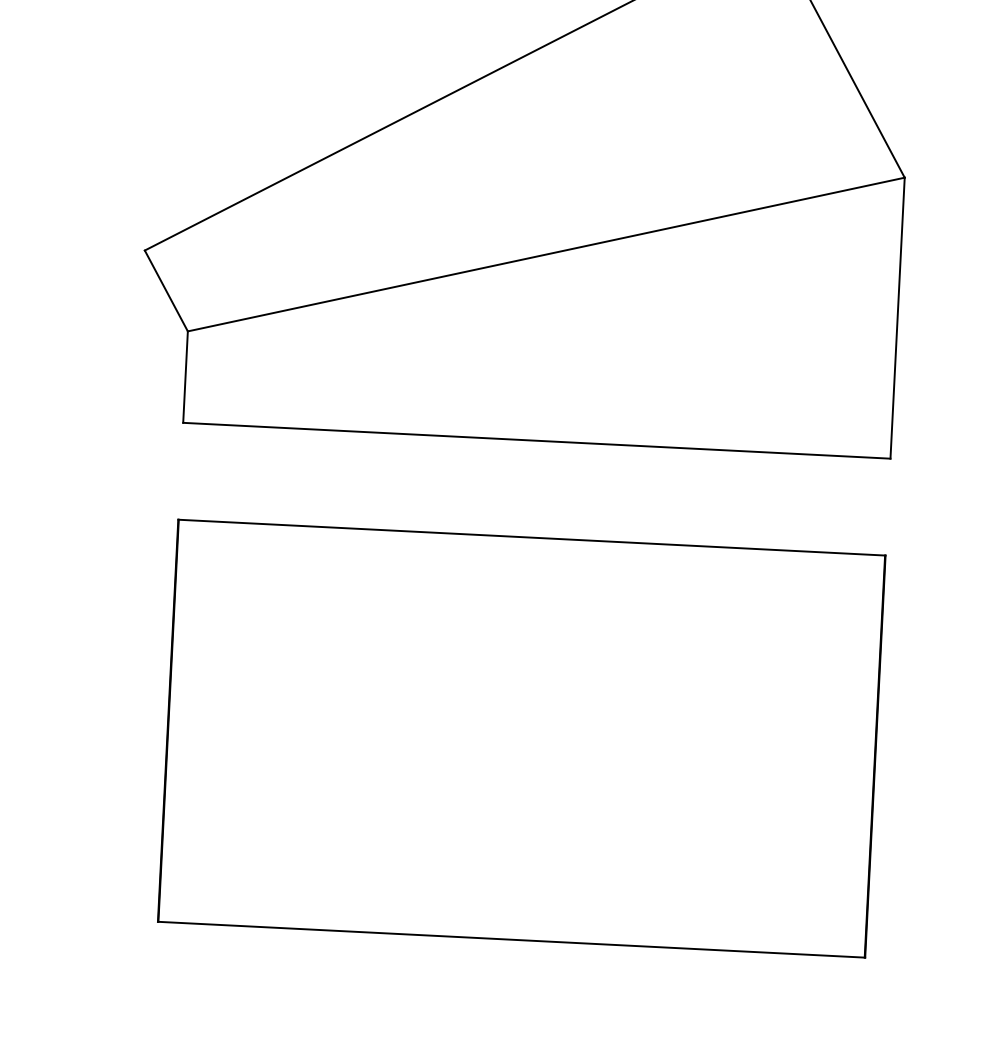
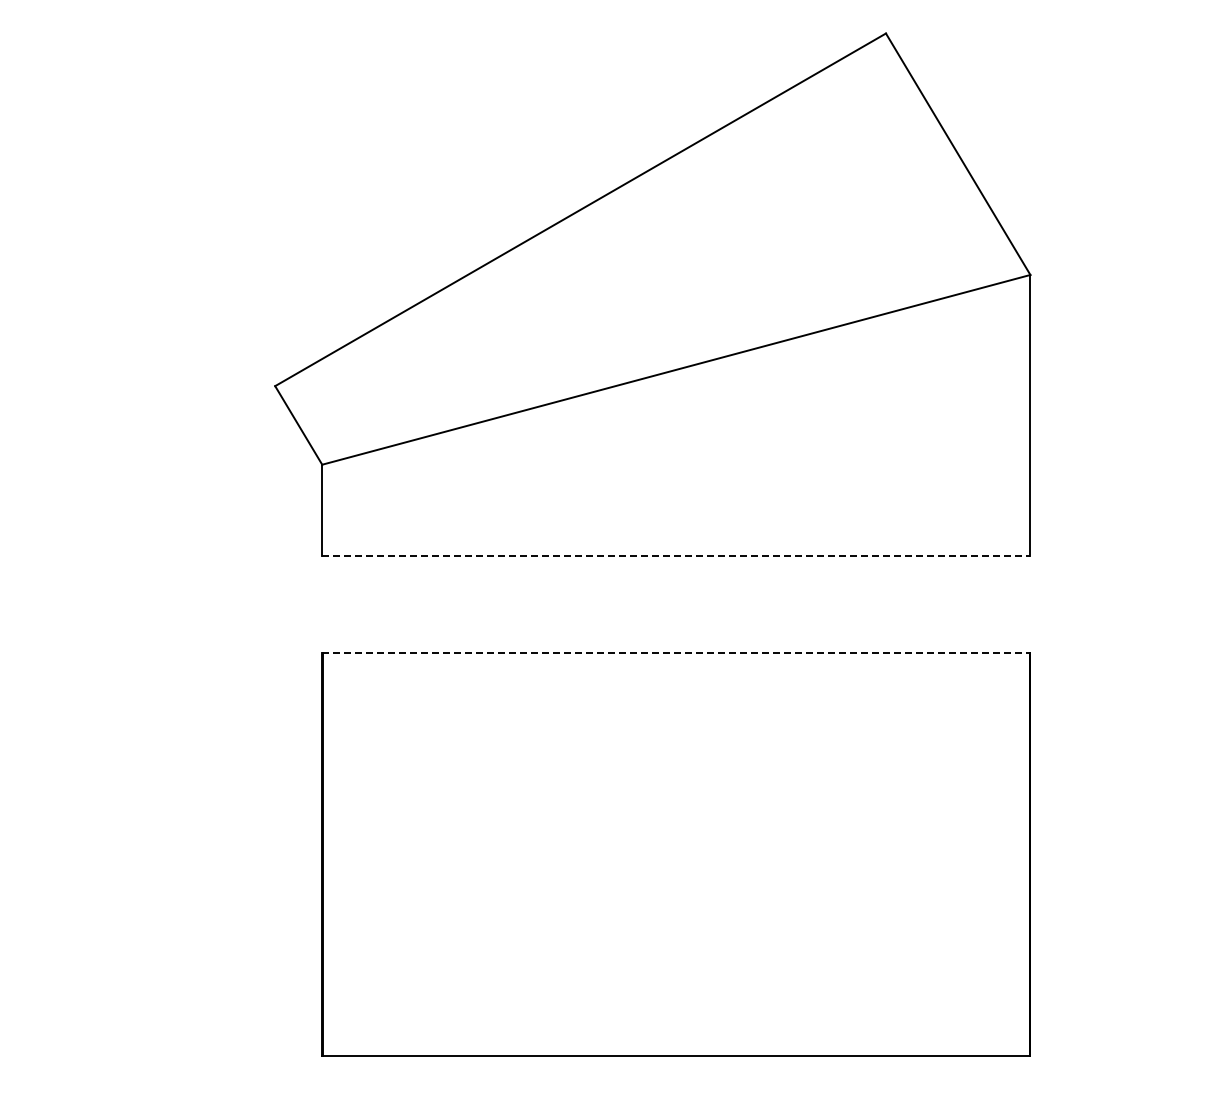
line: (537, 440) -> (676, 556), solid -> dashed
line: (532, 537) -> (676, 653), solid -> dashed

